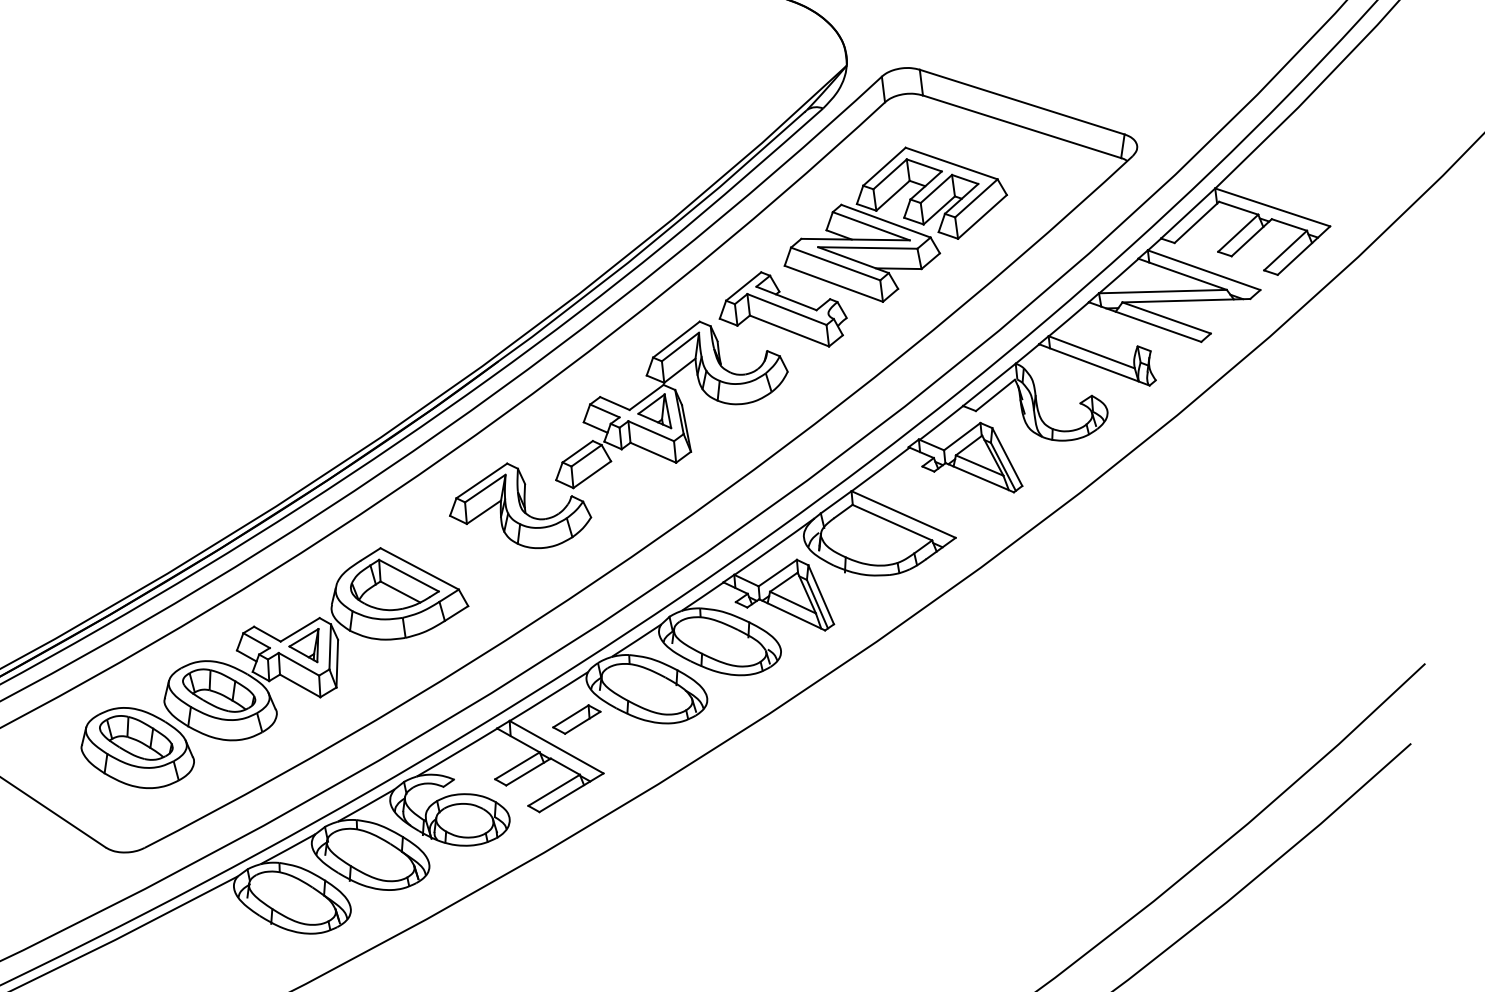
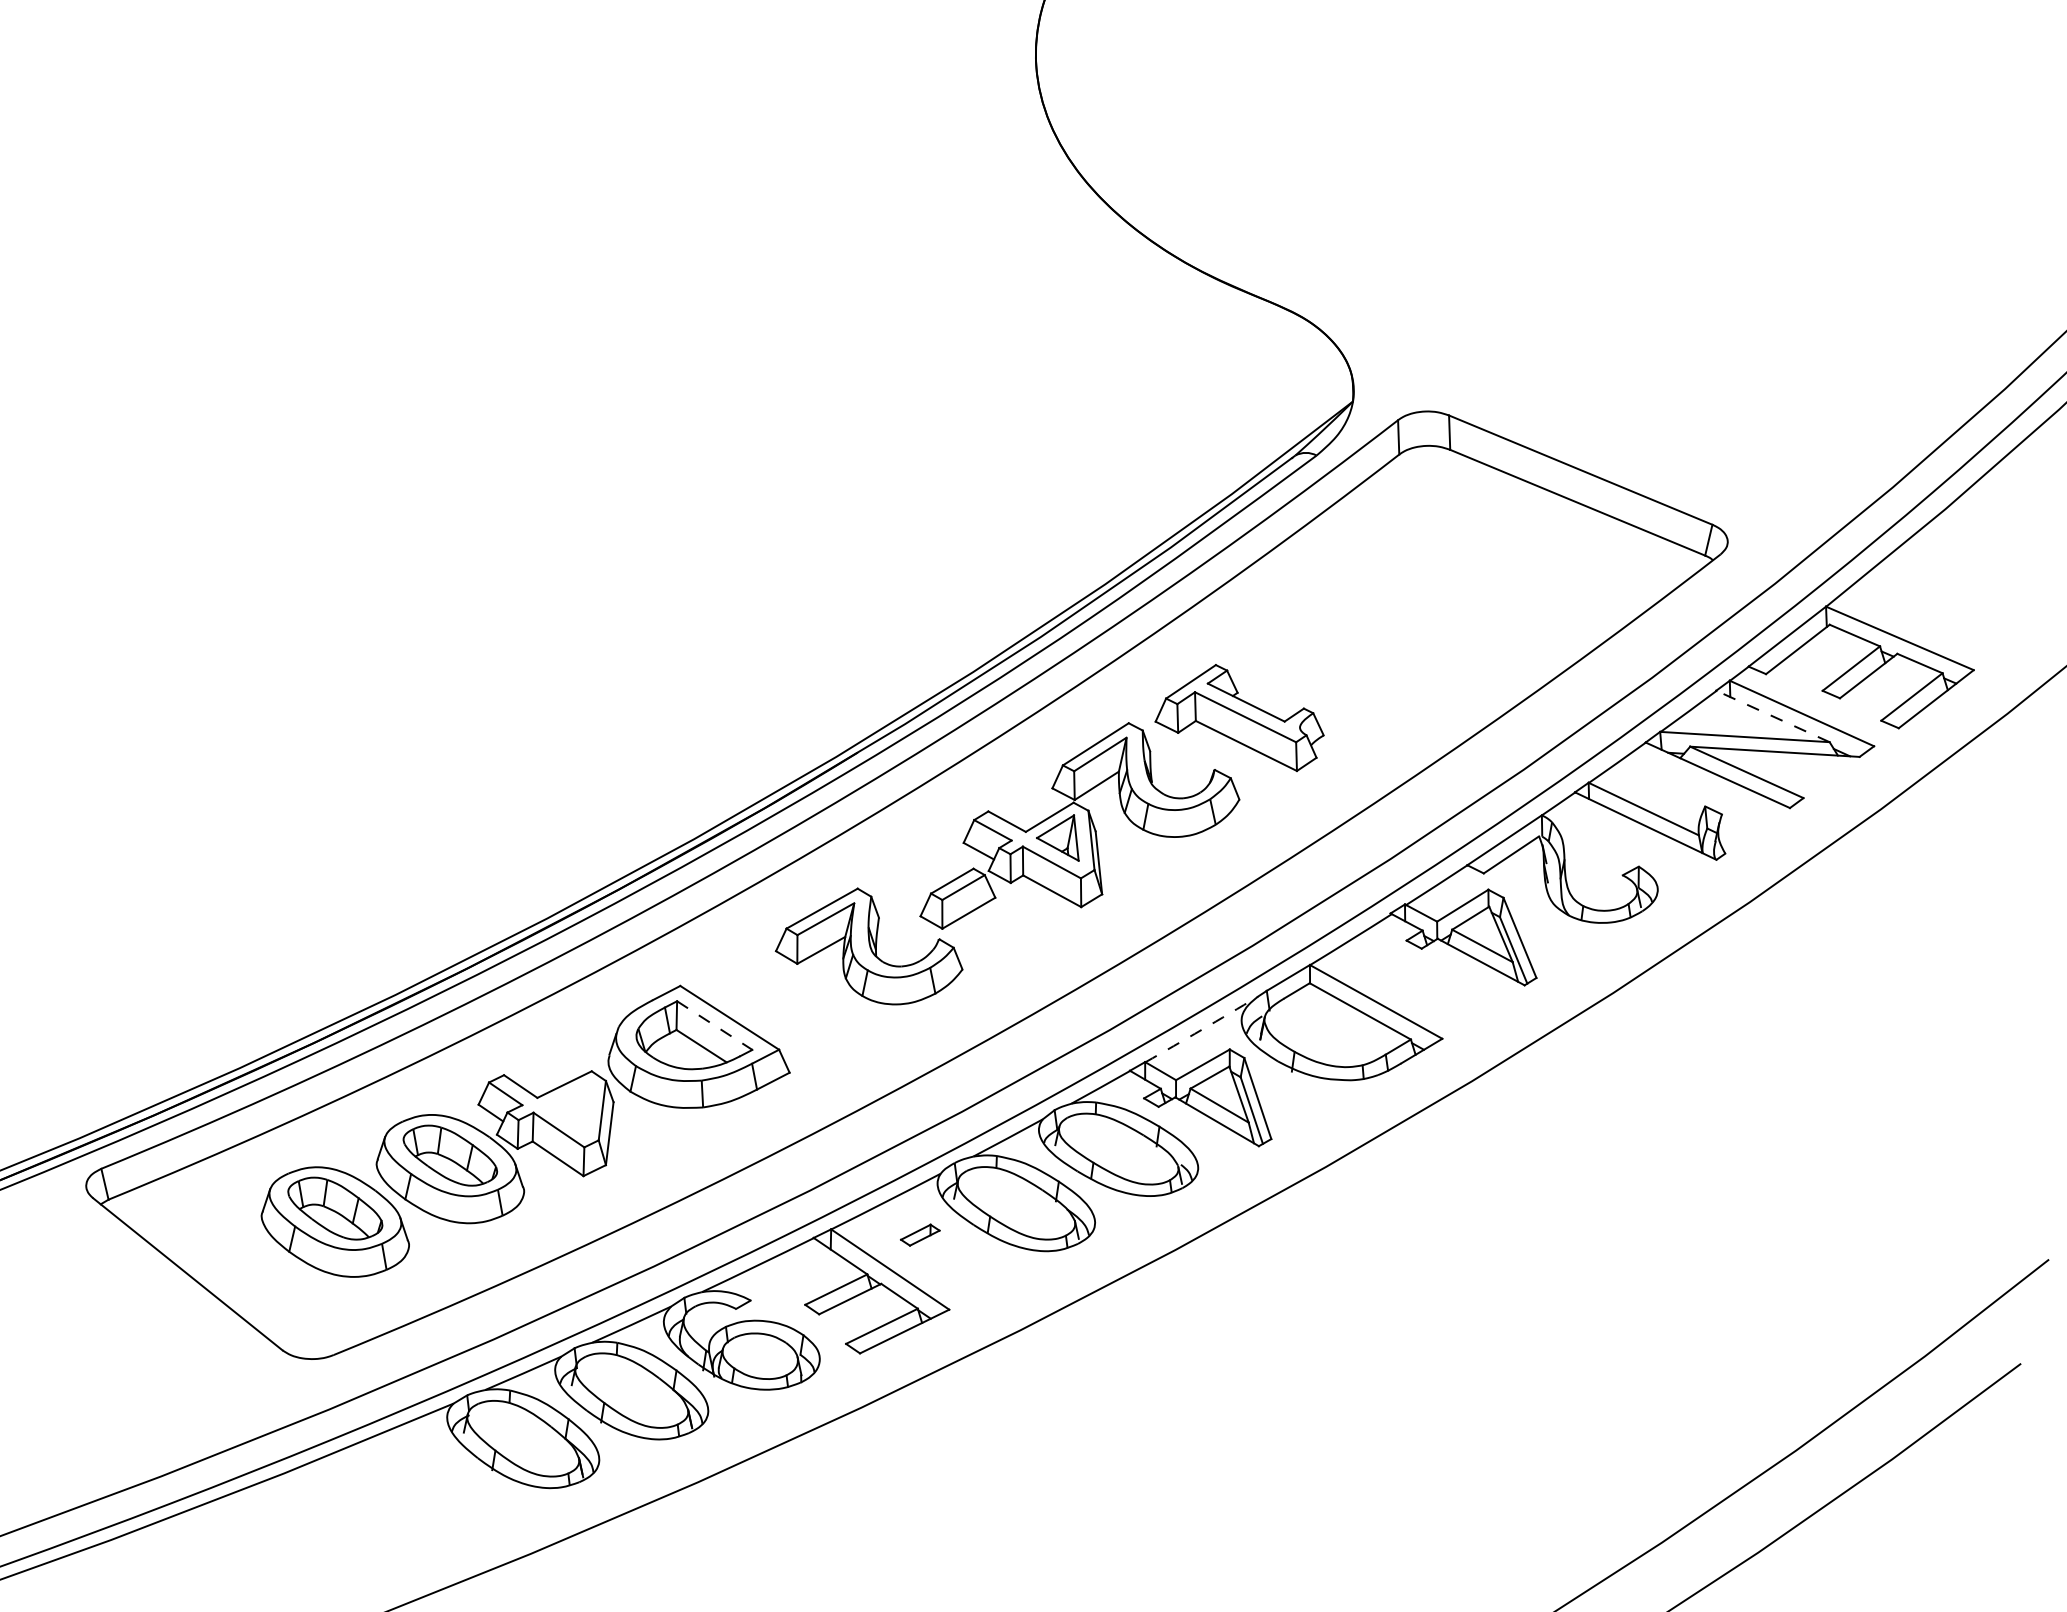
part: (895, 224) -> (1398, 617), removed
line: (1182, 274) -> (1772, 716), solid -> dashed
arc: (774, 546) -> (1201, 1029), solid -> dashed
line: (408, 575) -> (714, 1025), solid -> dashed
part: (304, 646) -> (568, 1107), removed
part: (577, 718) -> (920, 1234), size x0.6

